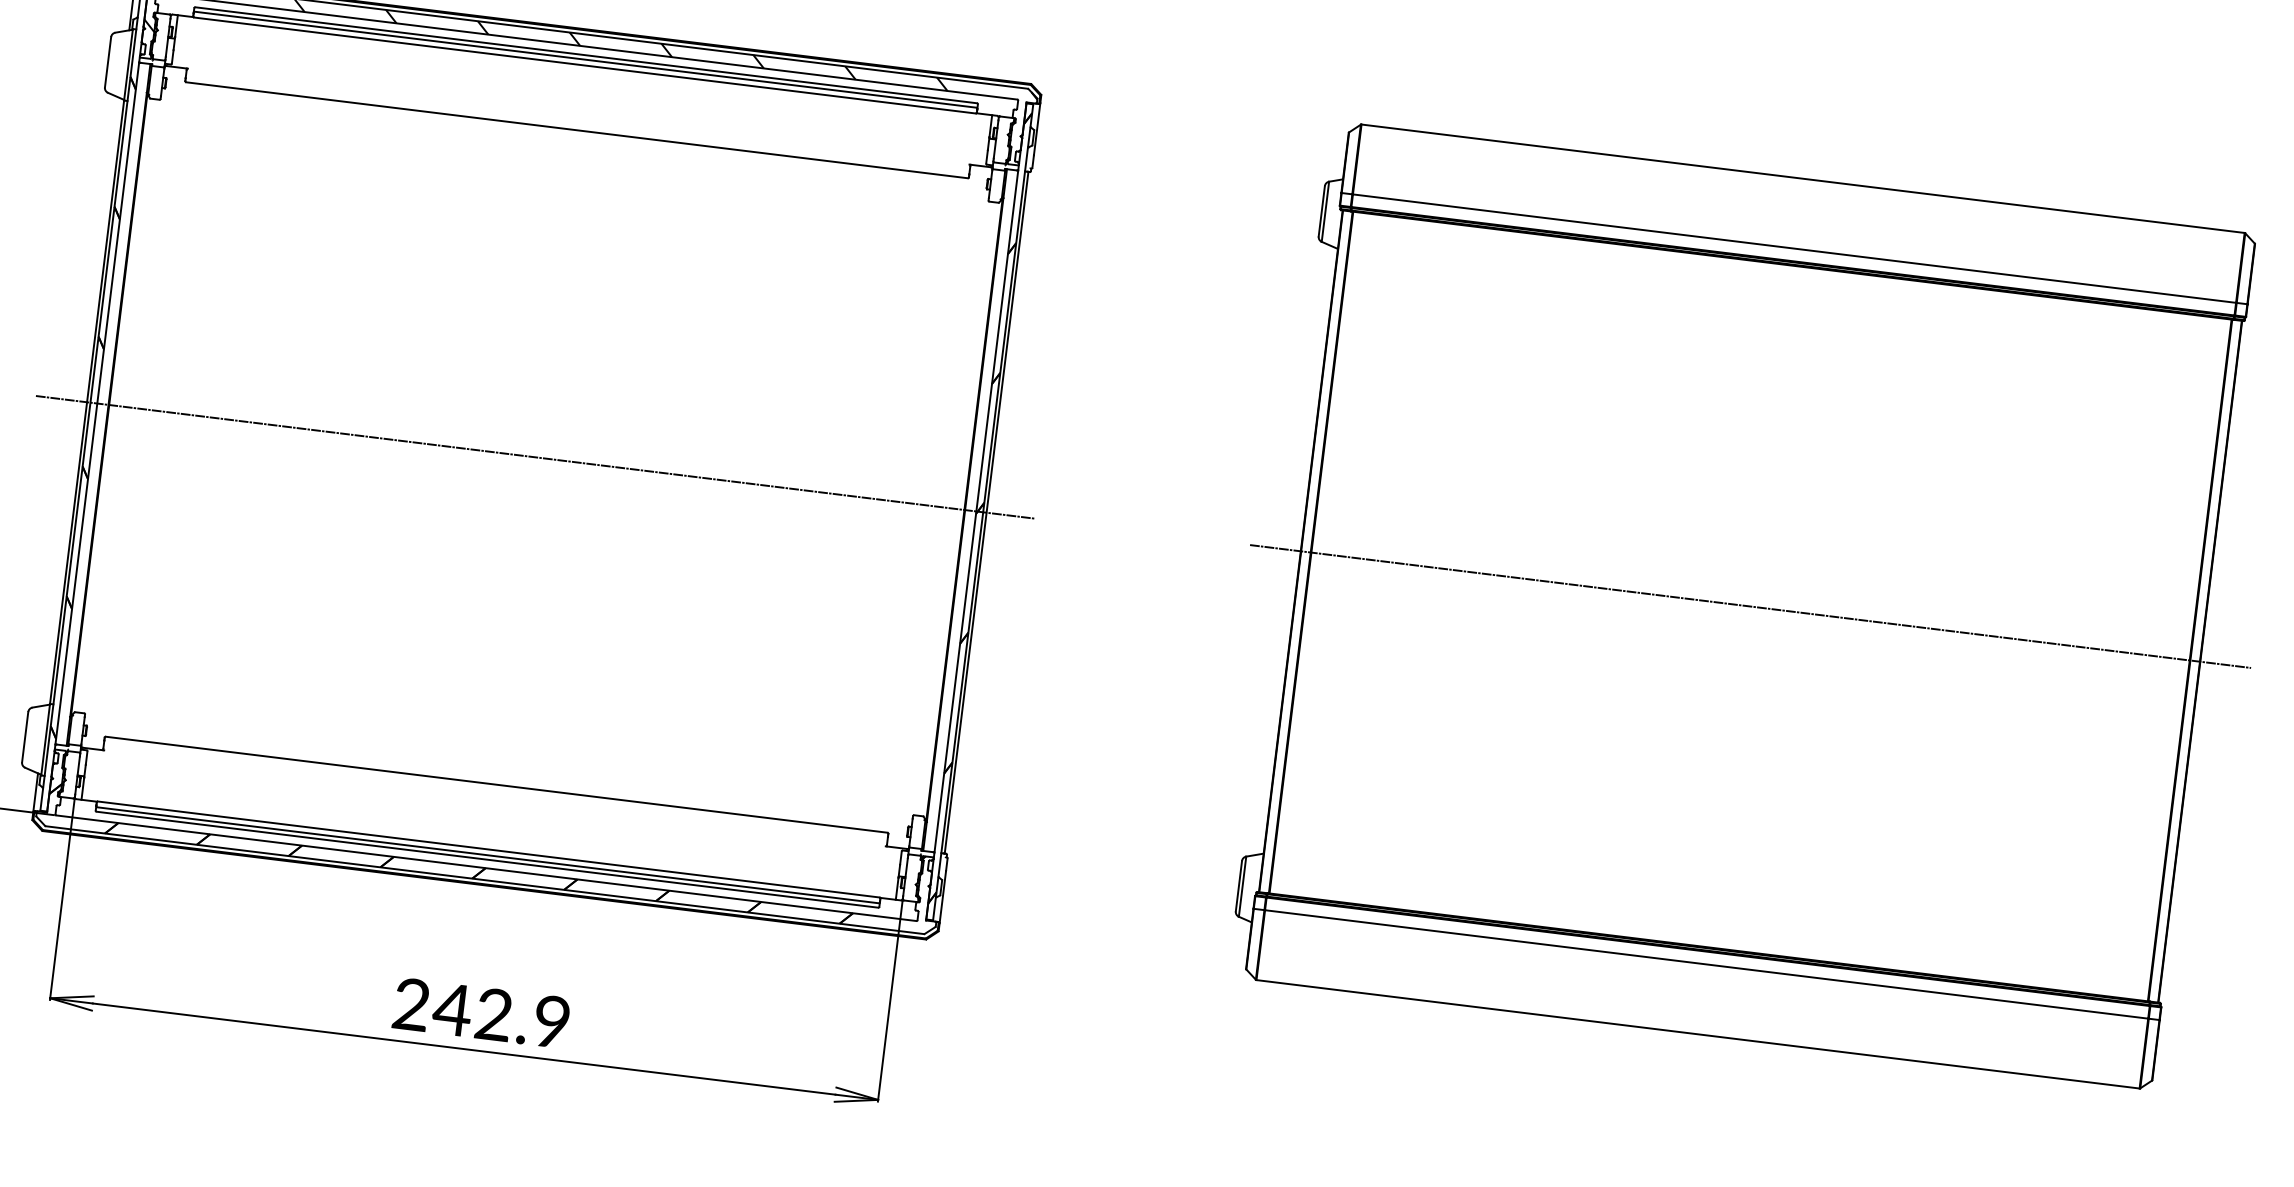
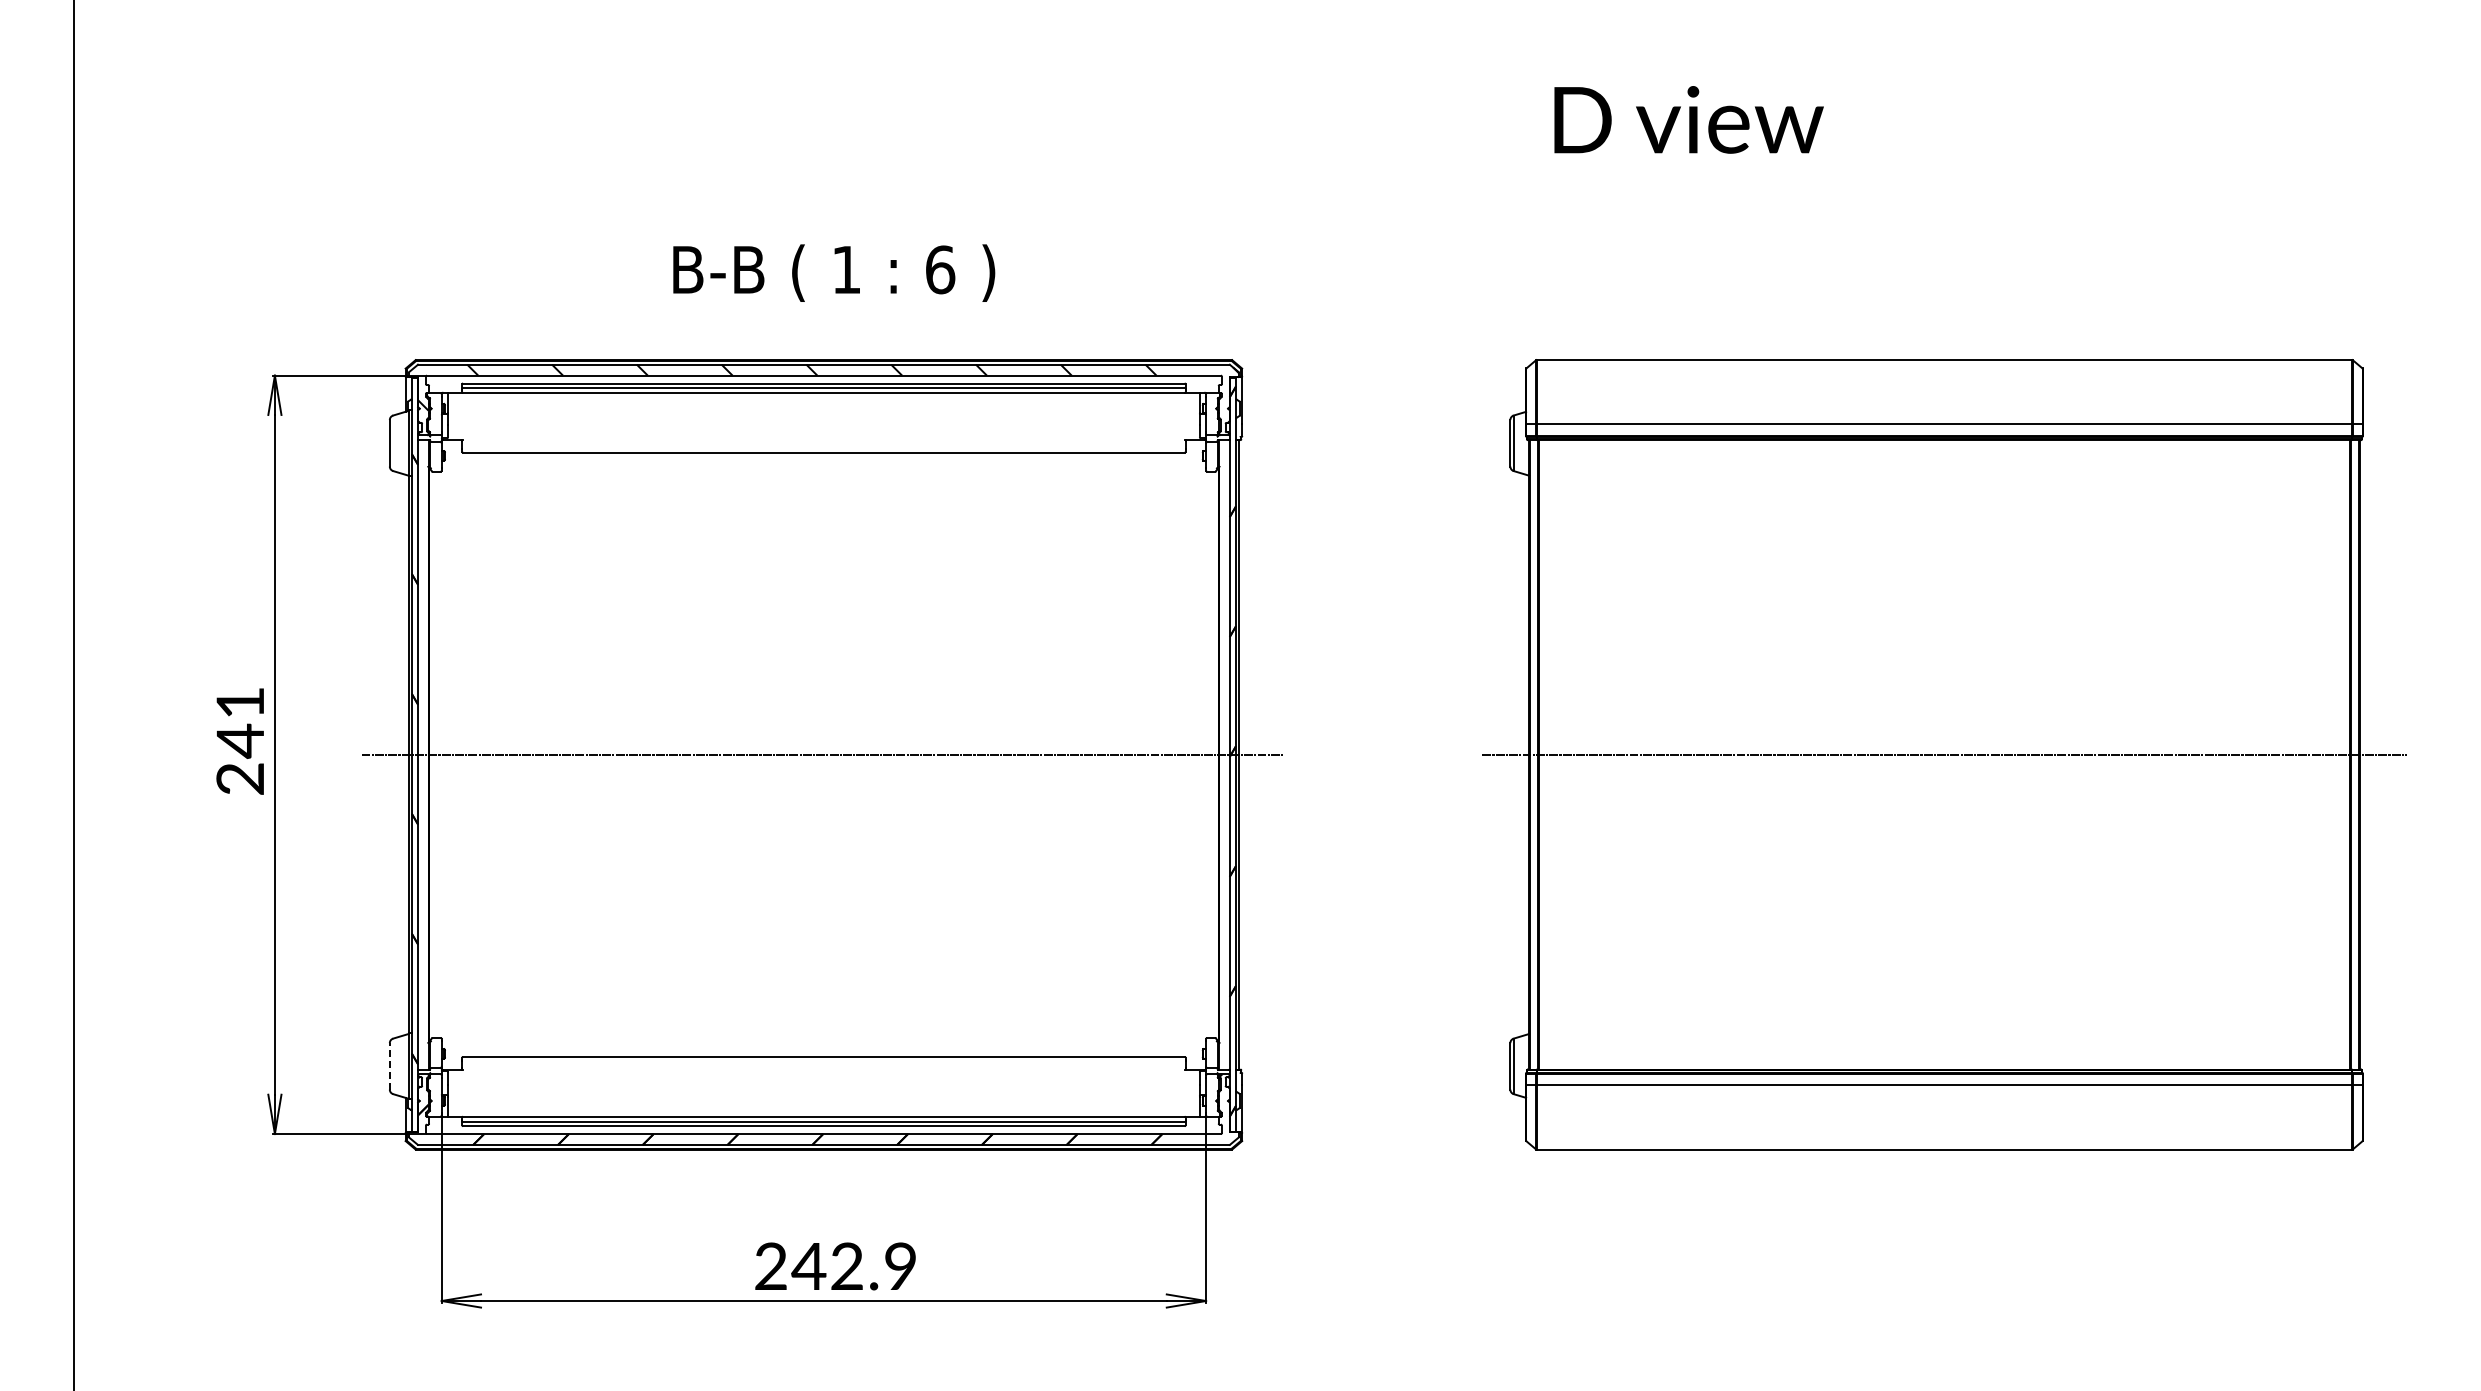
line: (24, 736) -> (389, 1065), solid -> dashed

